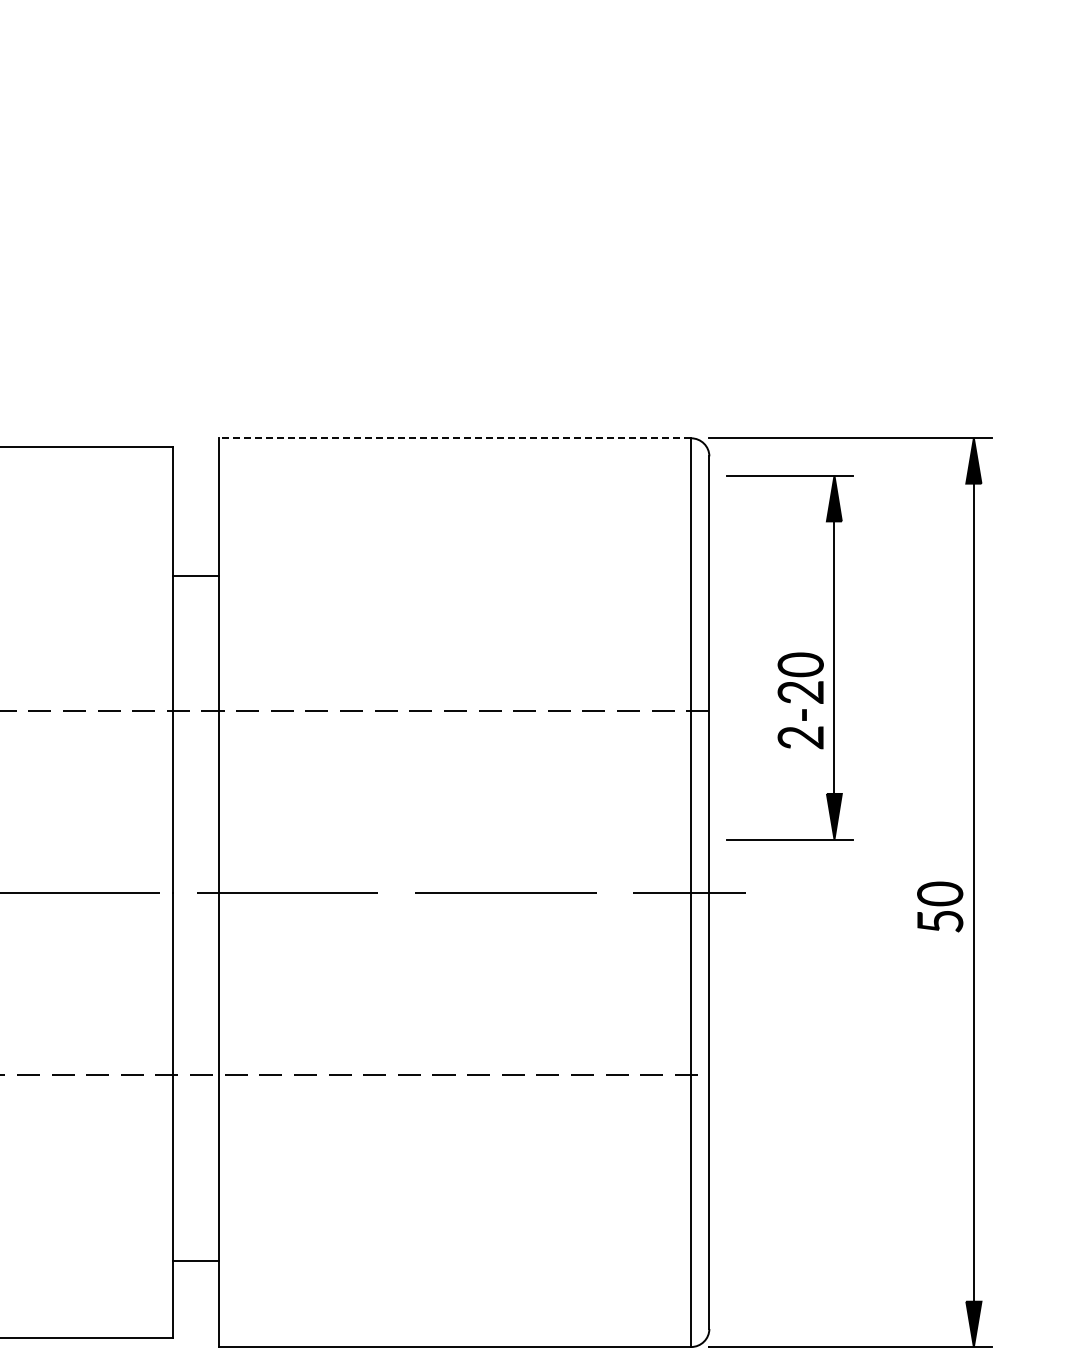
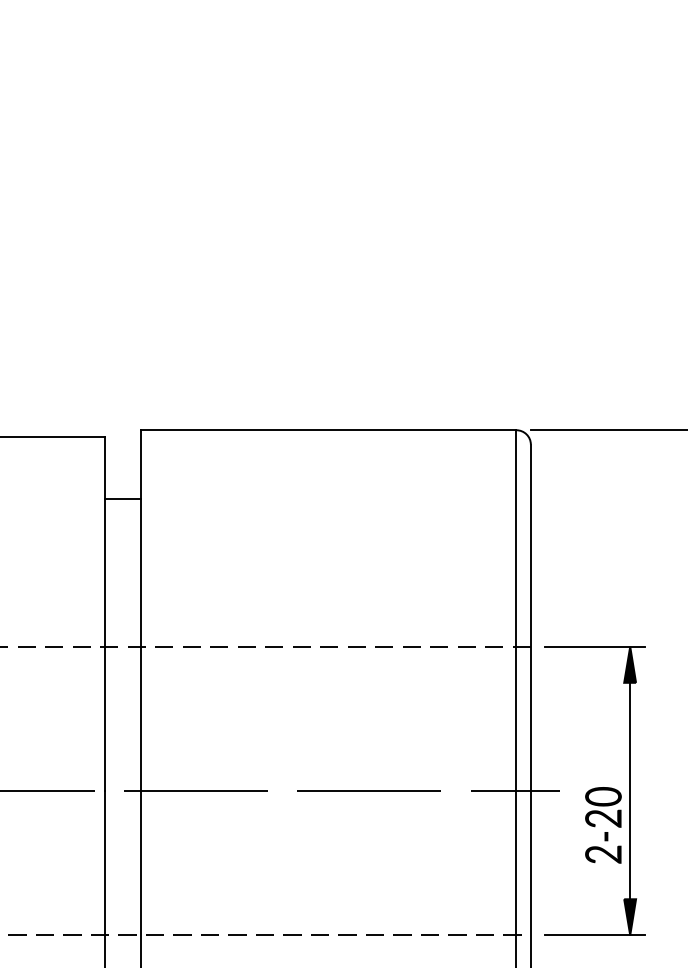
line: (454, 438) -> (328, 430), dashed -> solid
line: (195, 575) -> (122, 498), moved
part: (789, 657) -> (594, 790), moved

